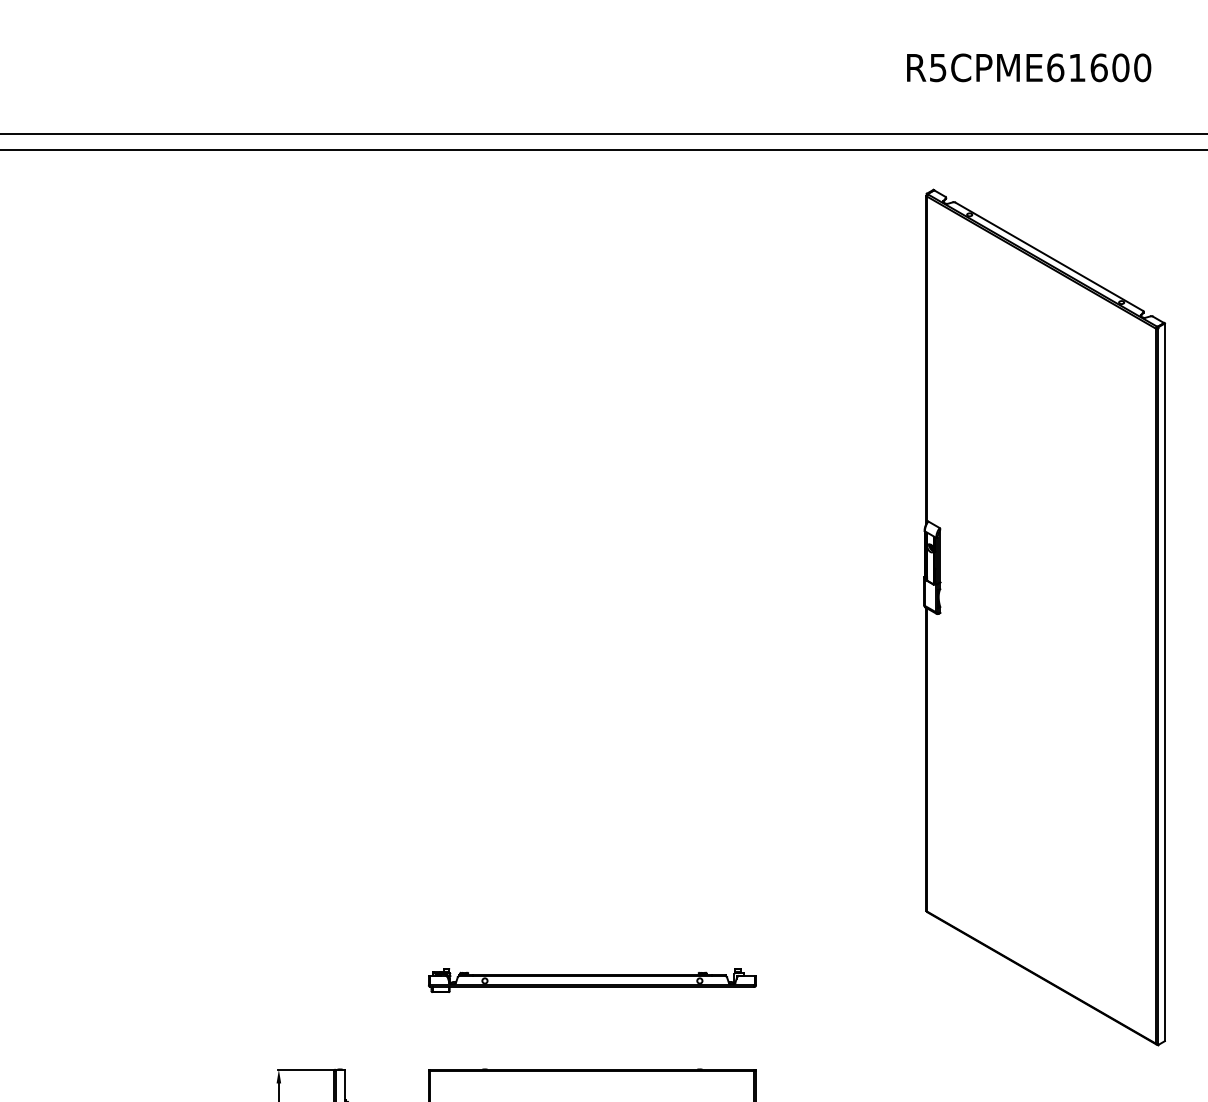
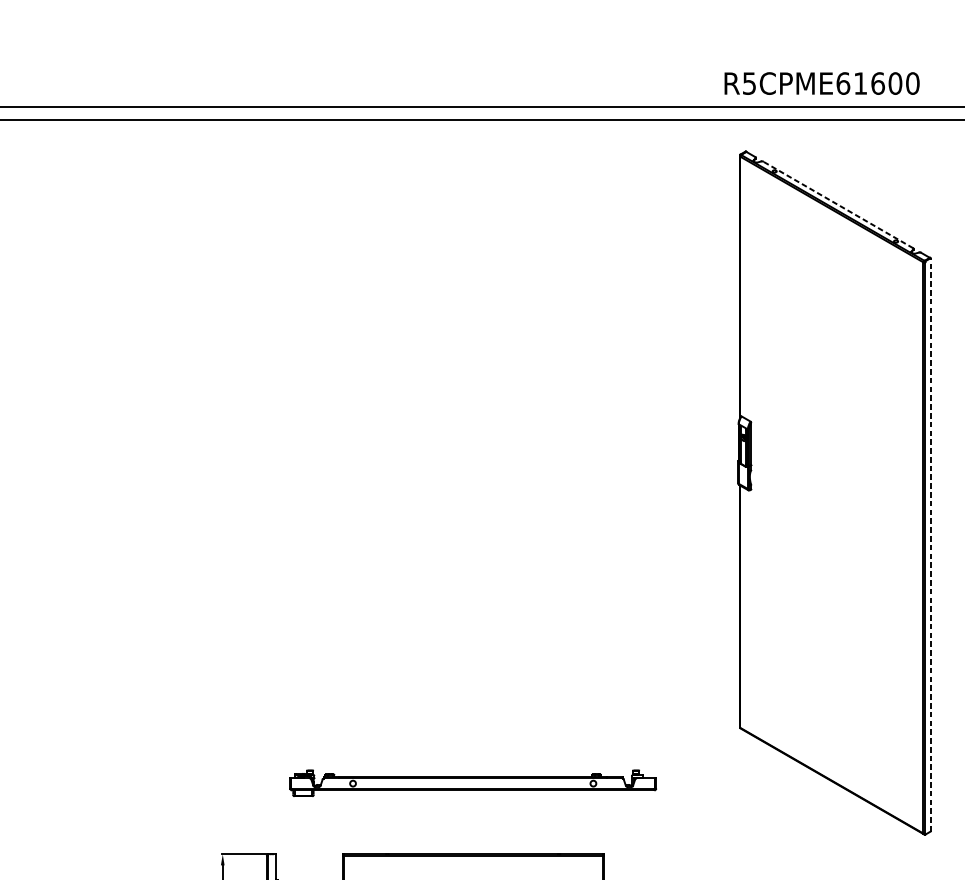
text: (1029, 67) -> (822, 83), moved
line: (1049, 256) -> (838, 204), solid -> dashed
line: (1164, 682) -> (930, 545), solid -> dashed
part: (592, 980) -> (473, 783), size x1.4

